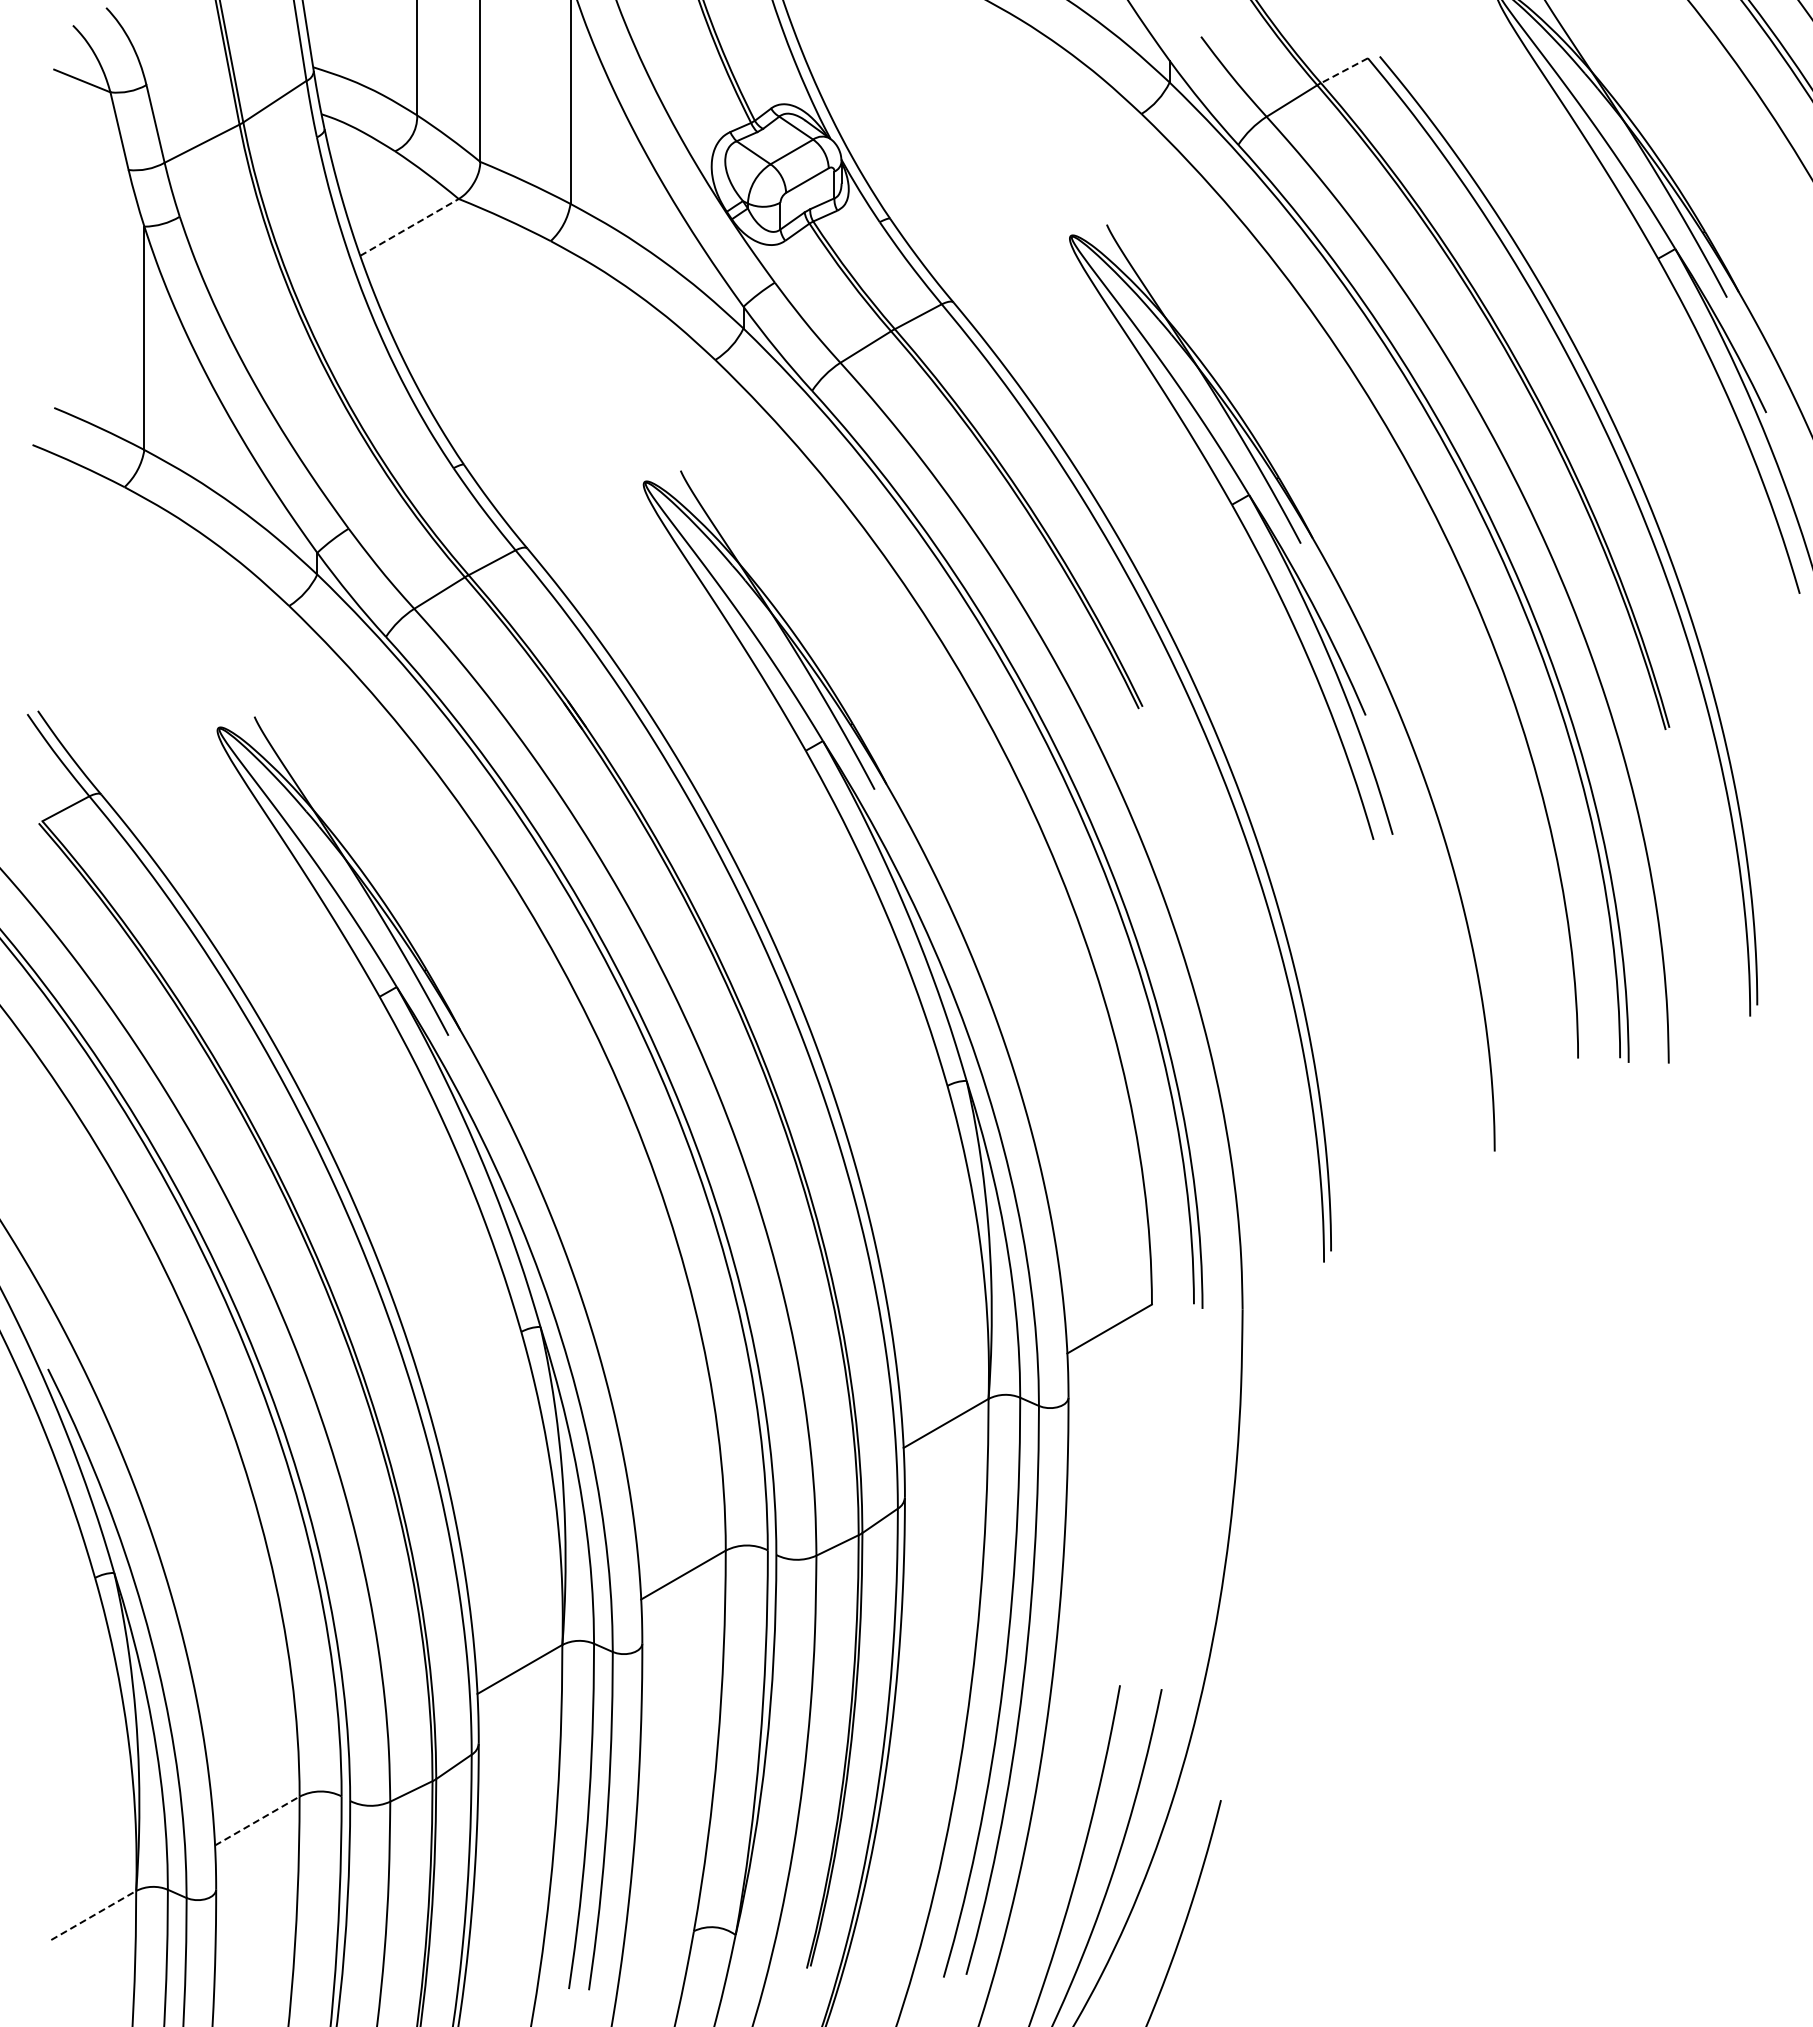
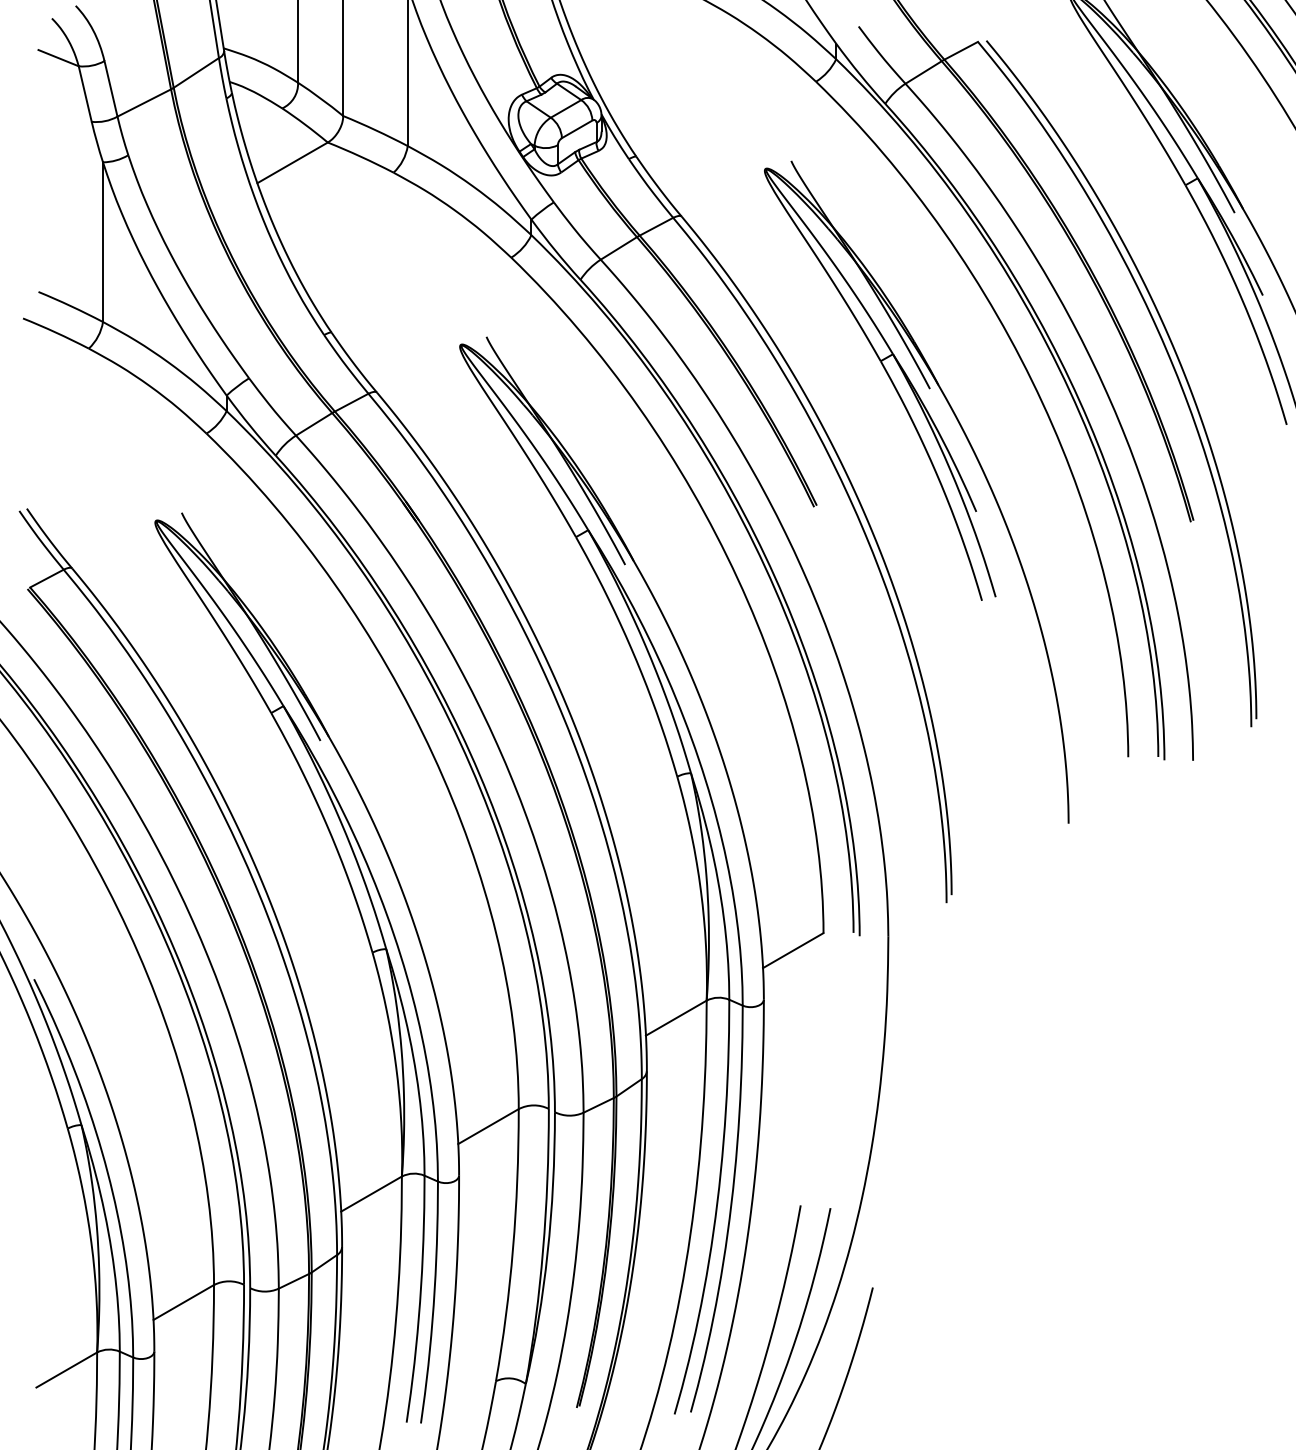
line: (1344, 70) -> (961, 50), dashed -> solid
line: (409, 227) -> (292, 162), dashed -> solid
line: (257, 1821) -> (183, 1302), dashed -> solid
line: (94, 1915) -> (67, 1370), dashed -> solid

